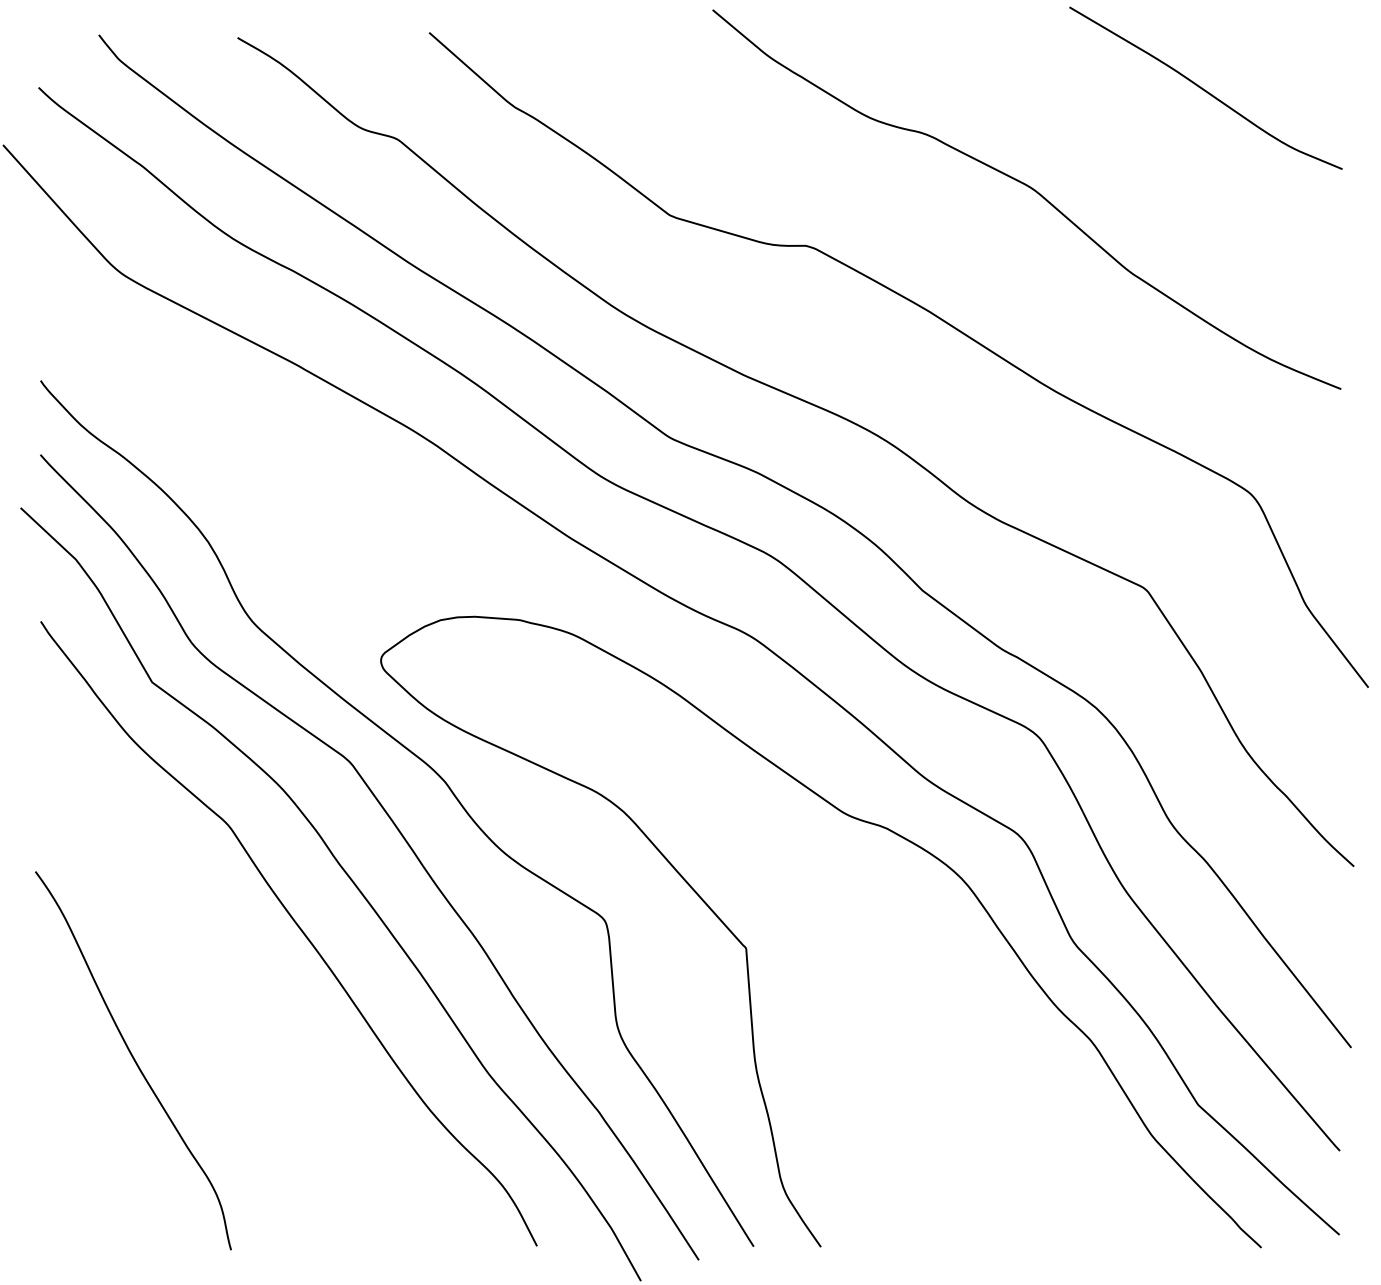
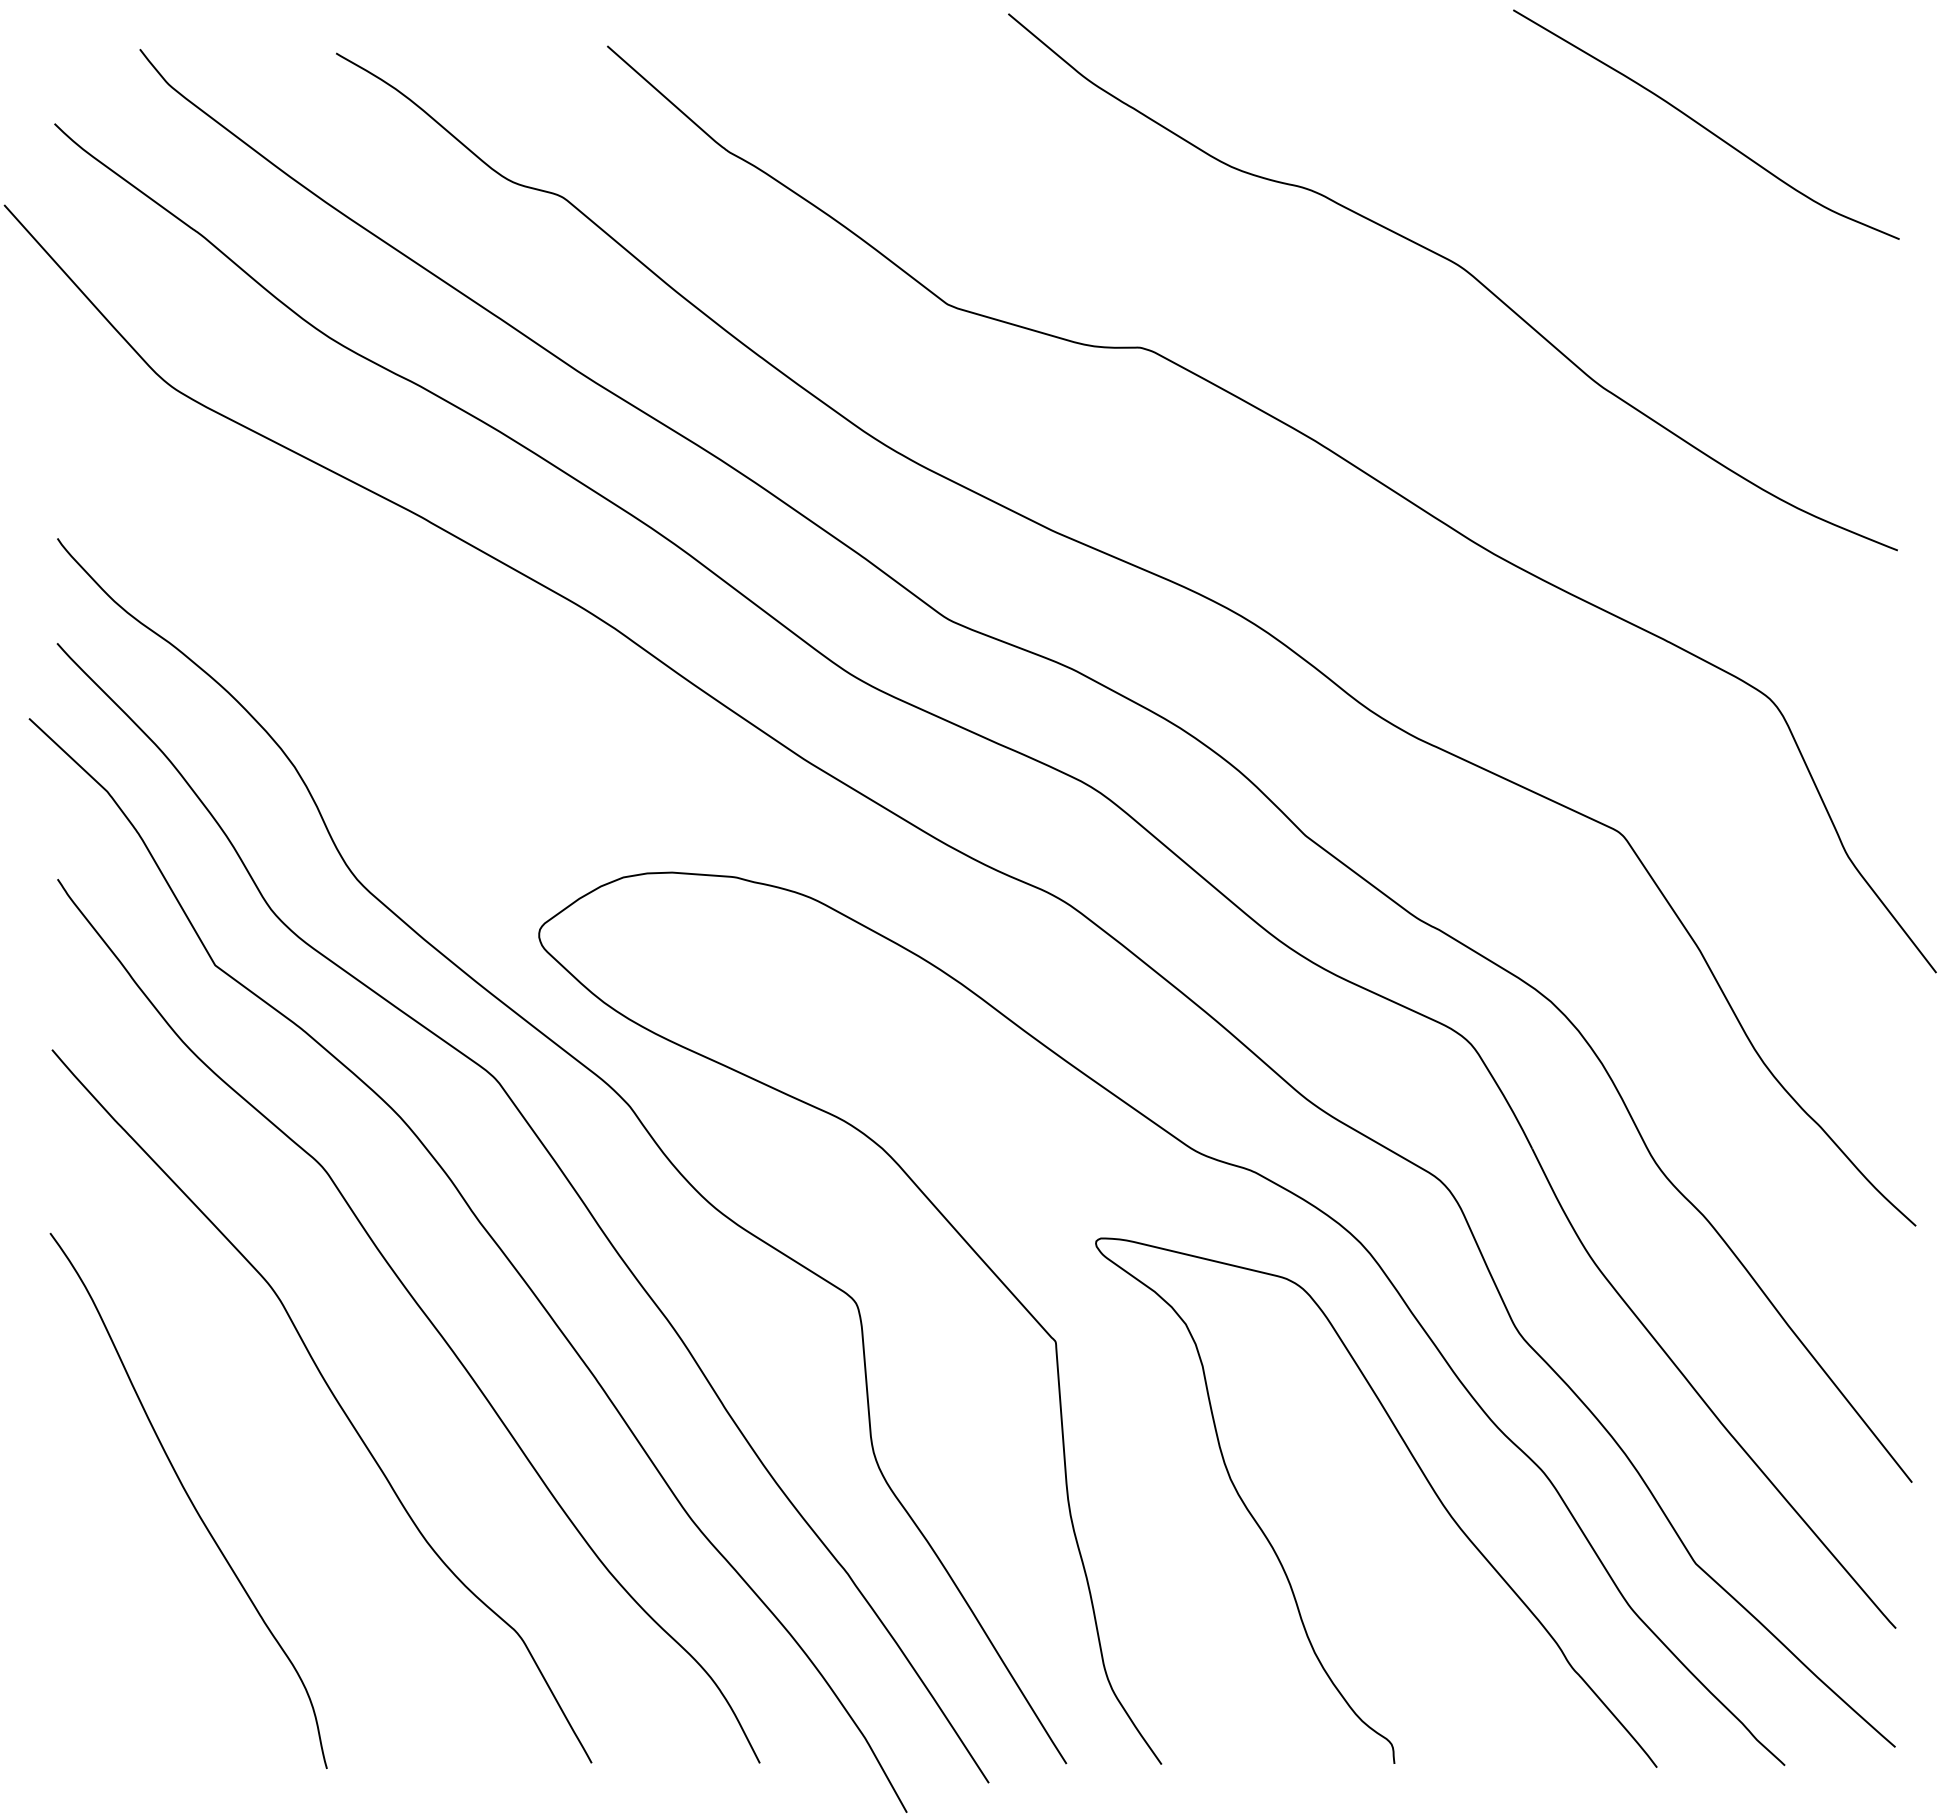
curve: (235, 987) -> (333, 1397), added
curve: (1005, 1042) -> (1422, 1474), added

